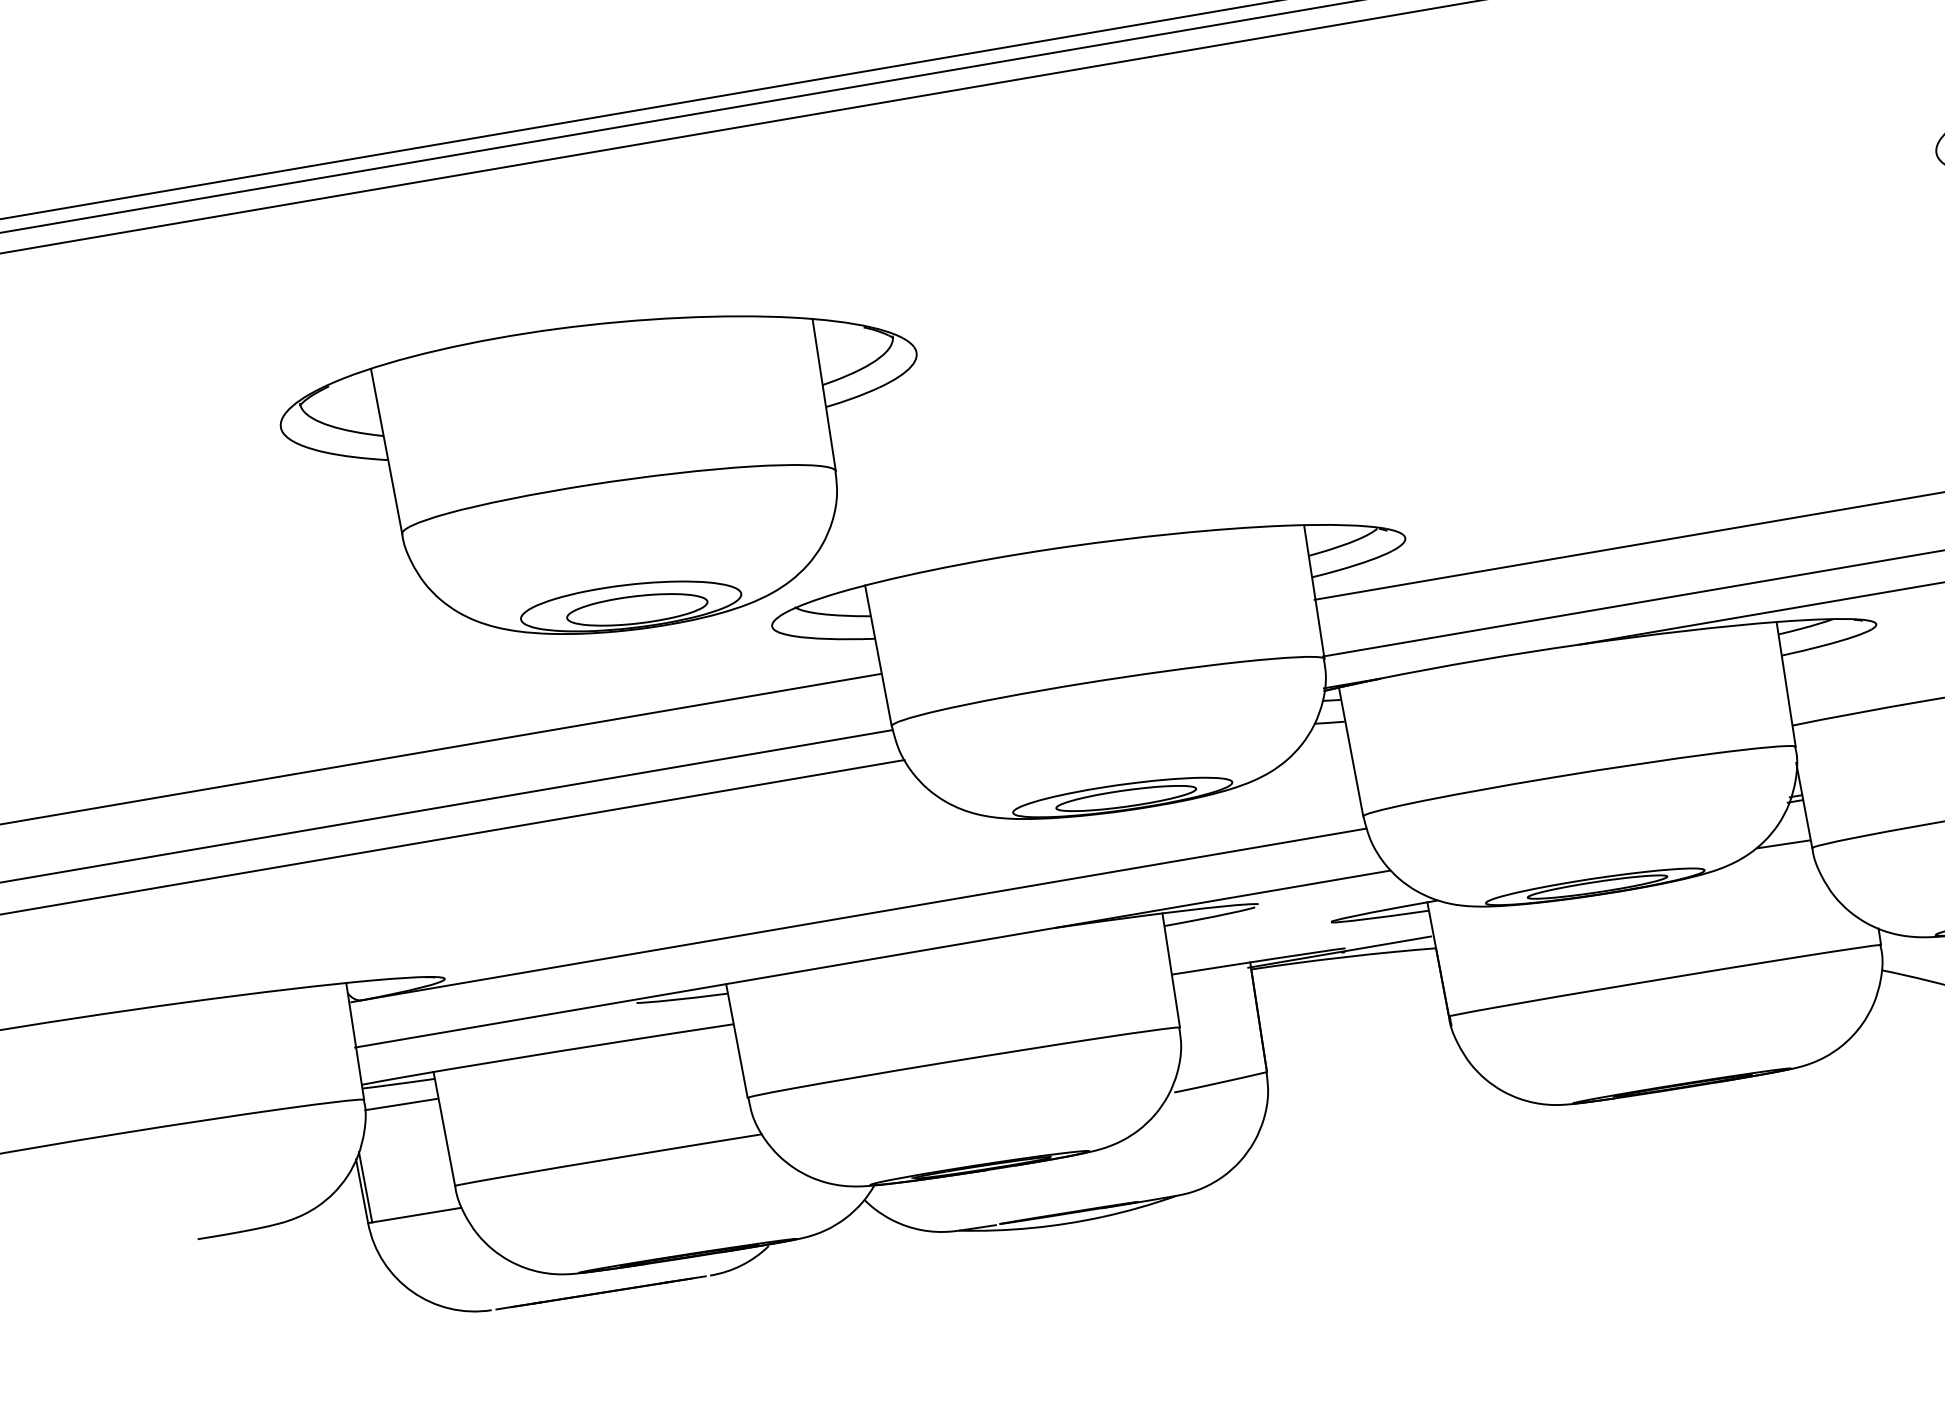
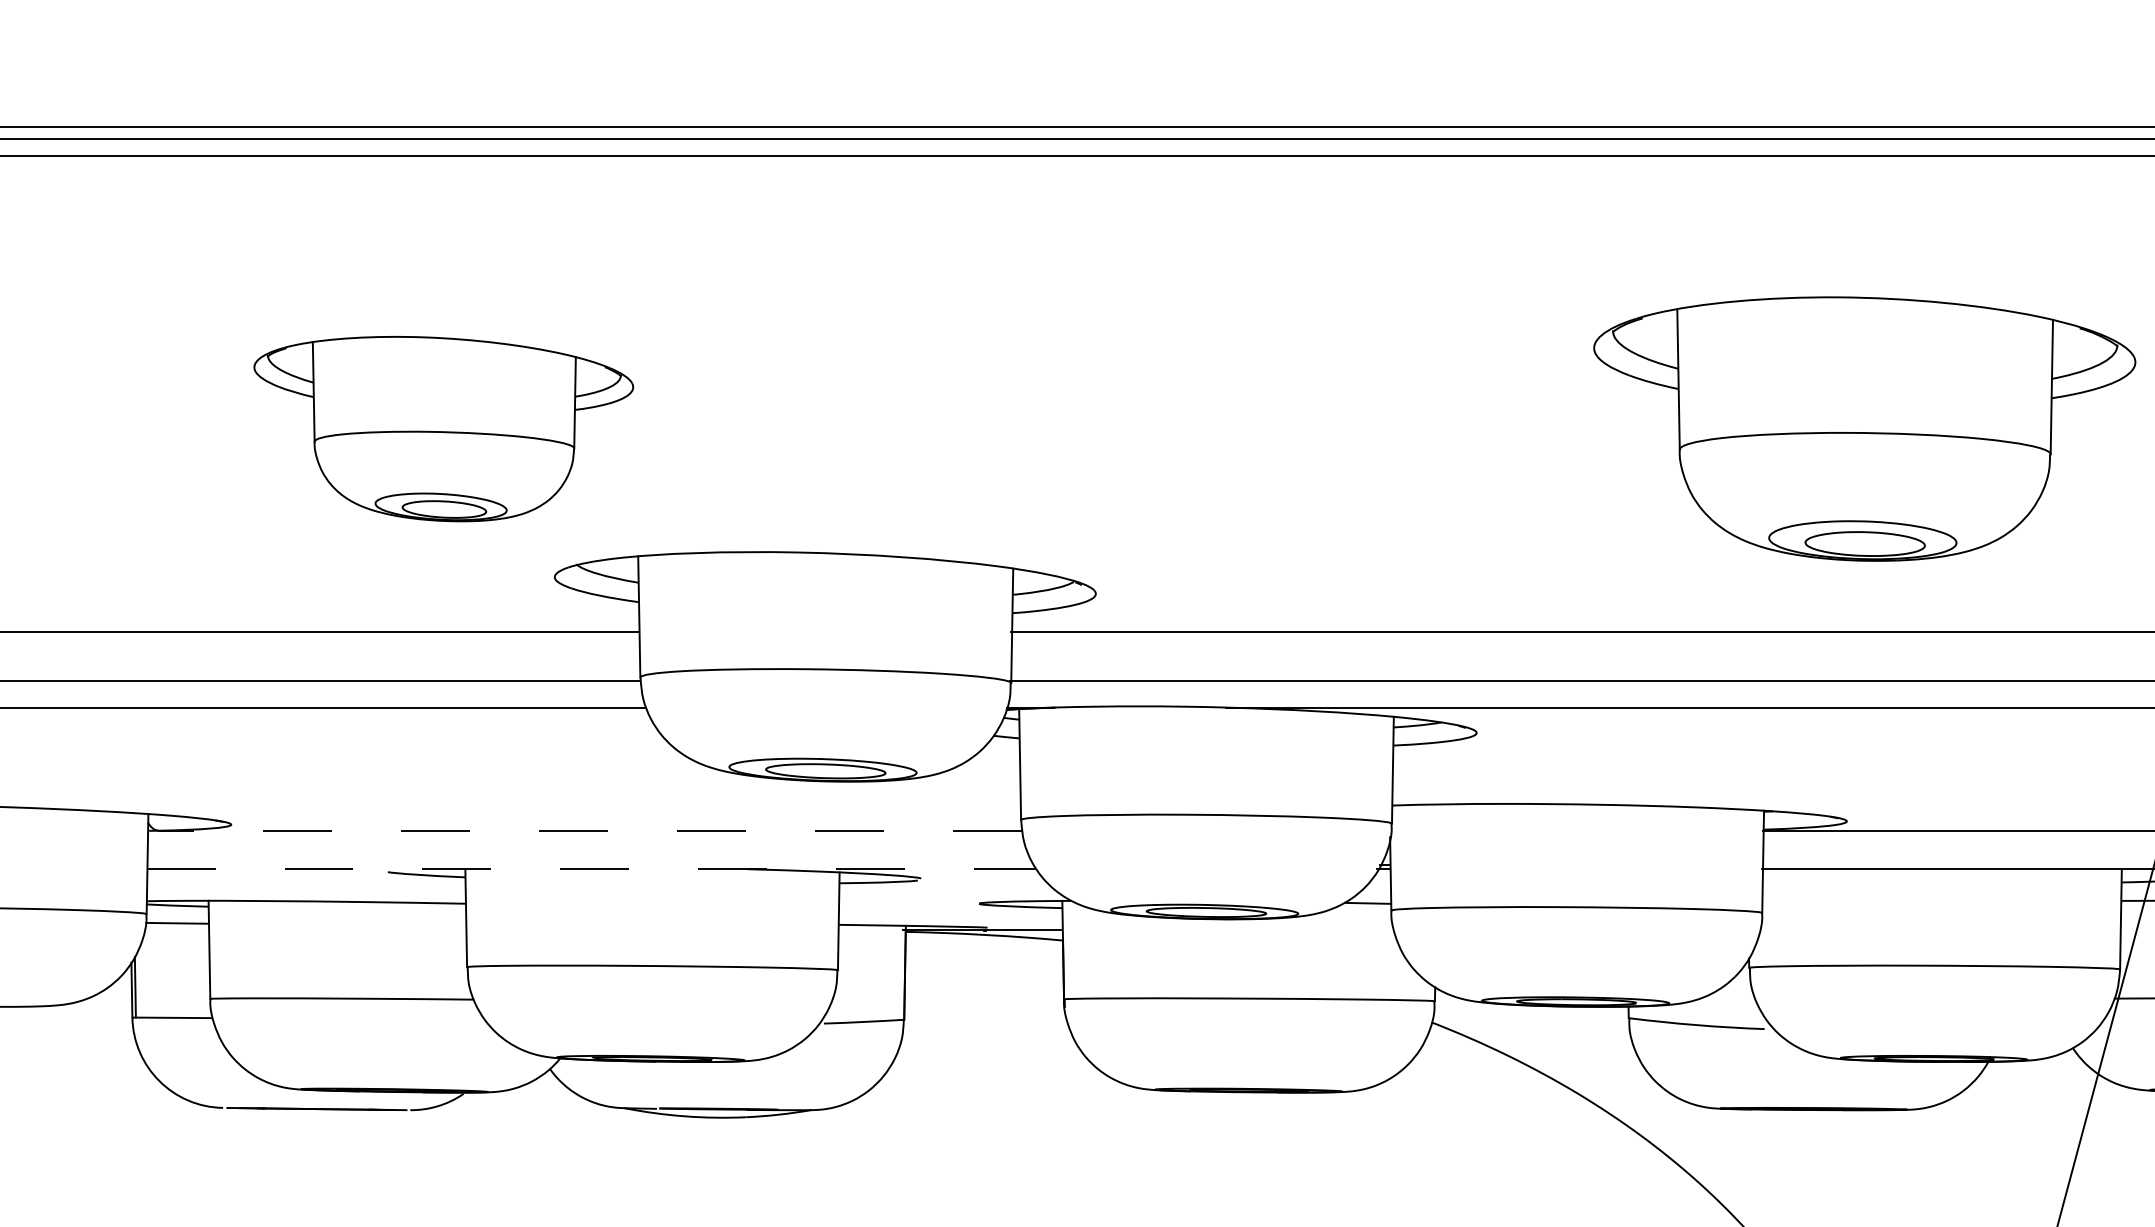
part: (613, 475) -> (443, 428), size x0.7
line: (862, 914) -> (589, 830), solid -> dashed
line: (873, 959) -> (591, 869), solid -> dashed

